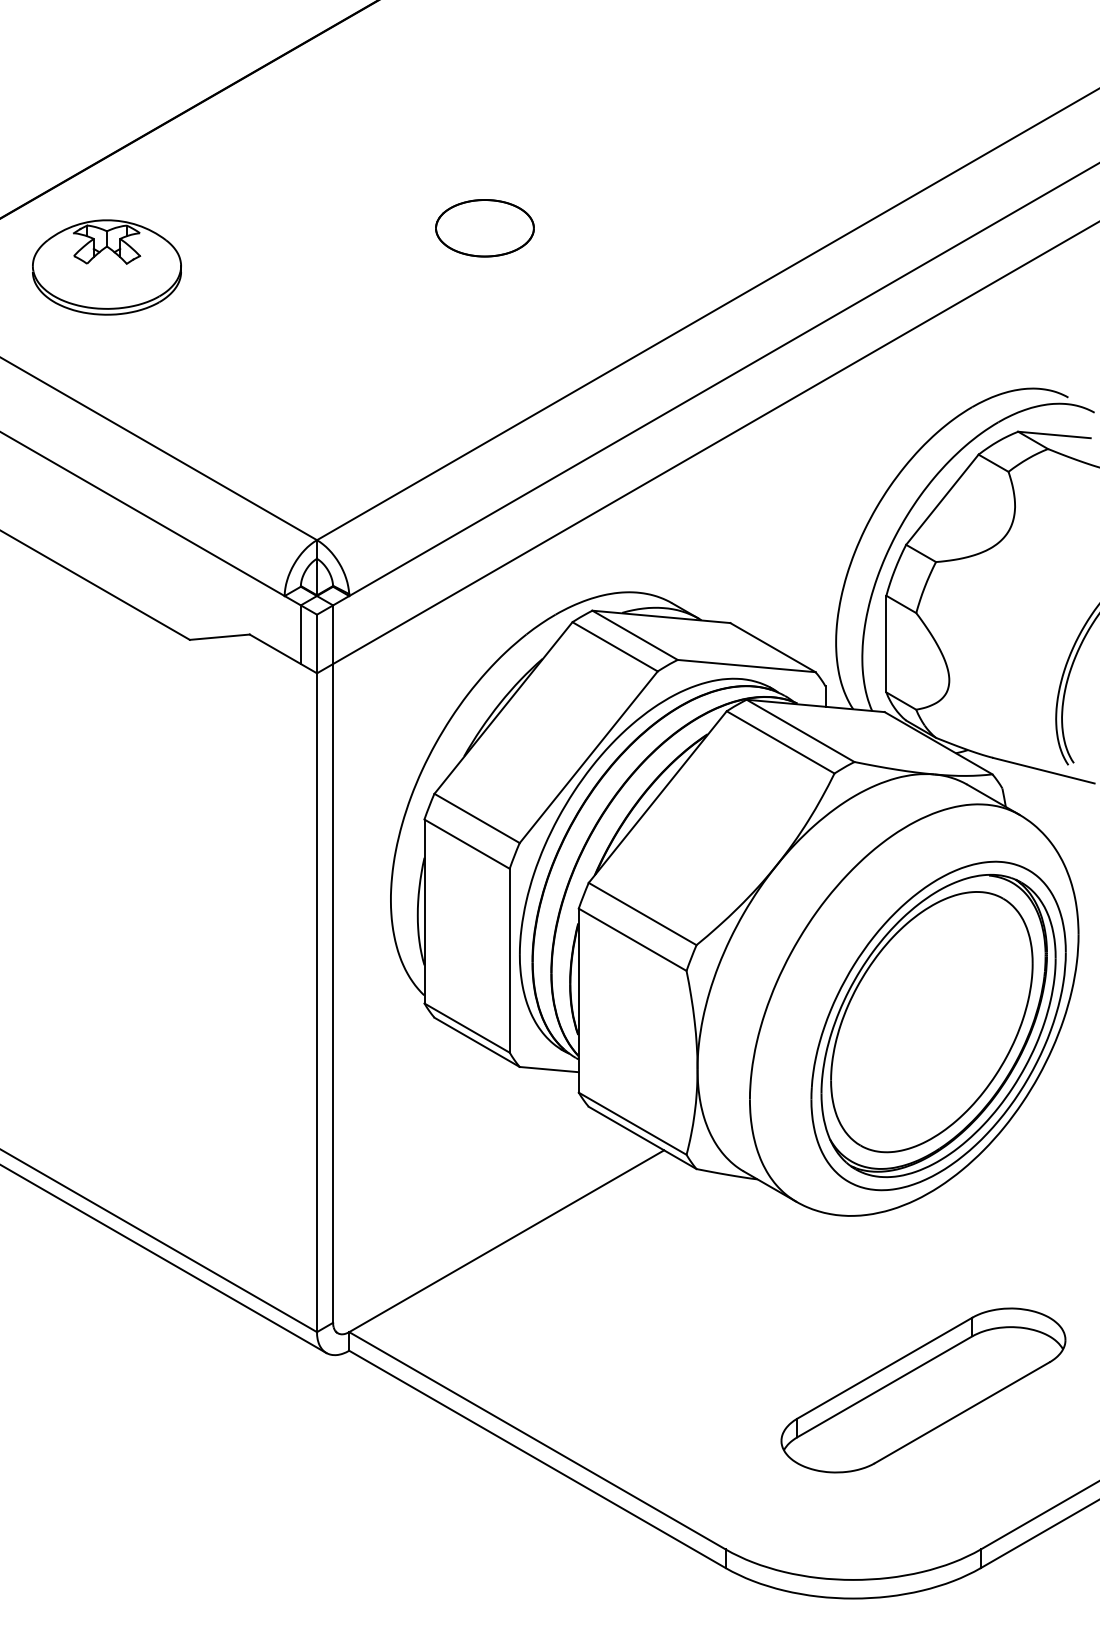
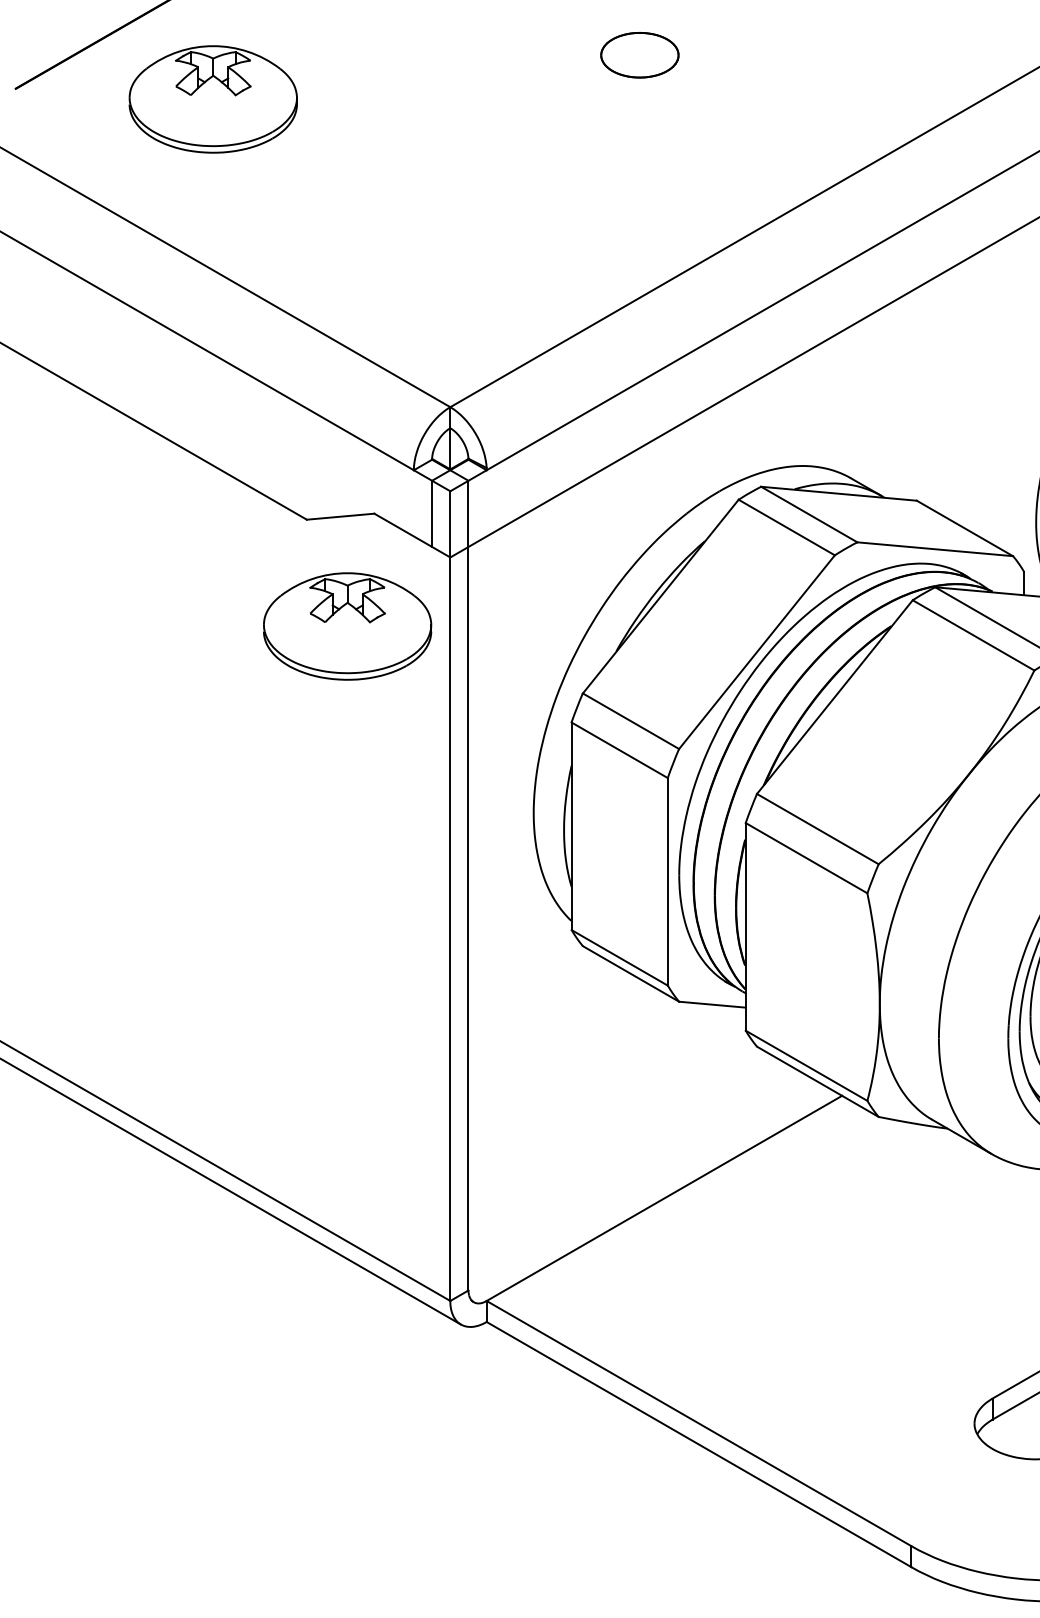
part: (484, 228) -> (639, 55), size x0.7
part: (225, 734) -> (347, 626), added

